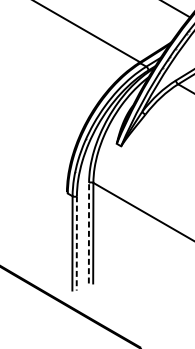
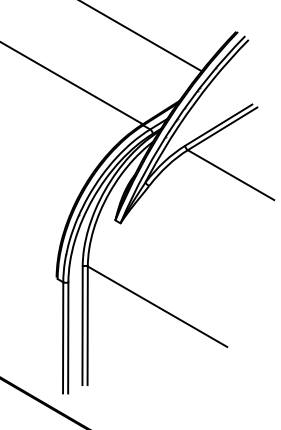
line: (88, 232) -> (82, 325), dashed -> solid
line: (77, 243) -> (68, 337), dashed -> solid

